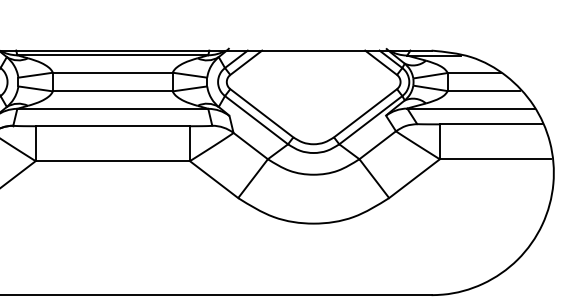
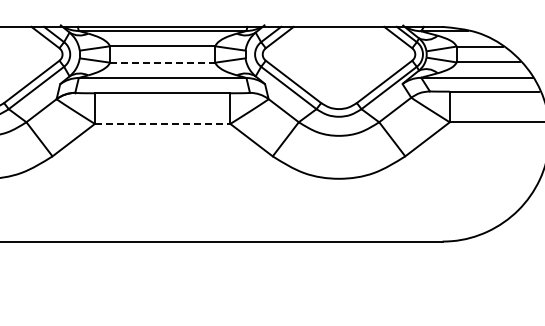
line: (112, 91) -> (162, 62), solid -> dashed
line: (112, 160) -> (162, 123), solid -> dashed

